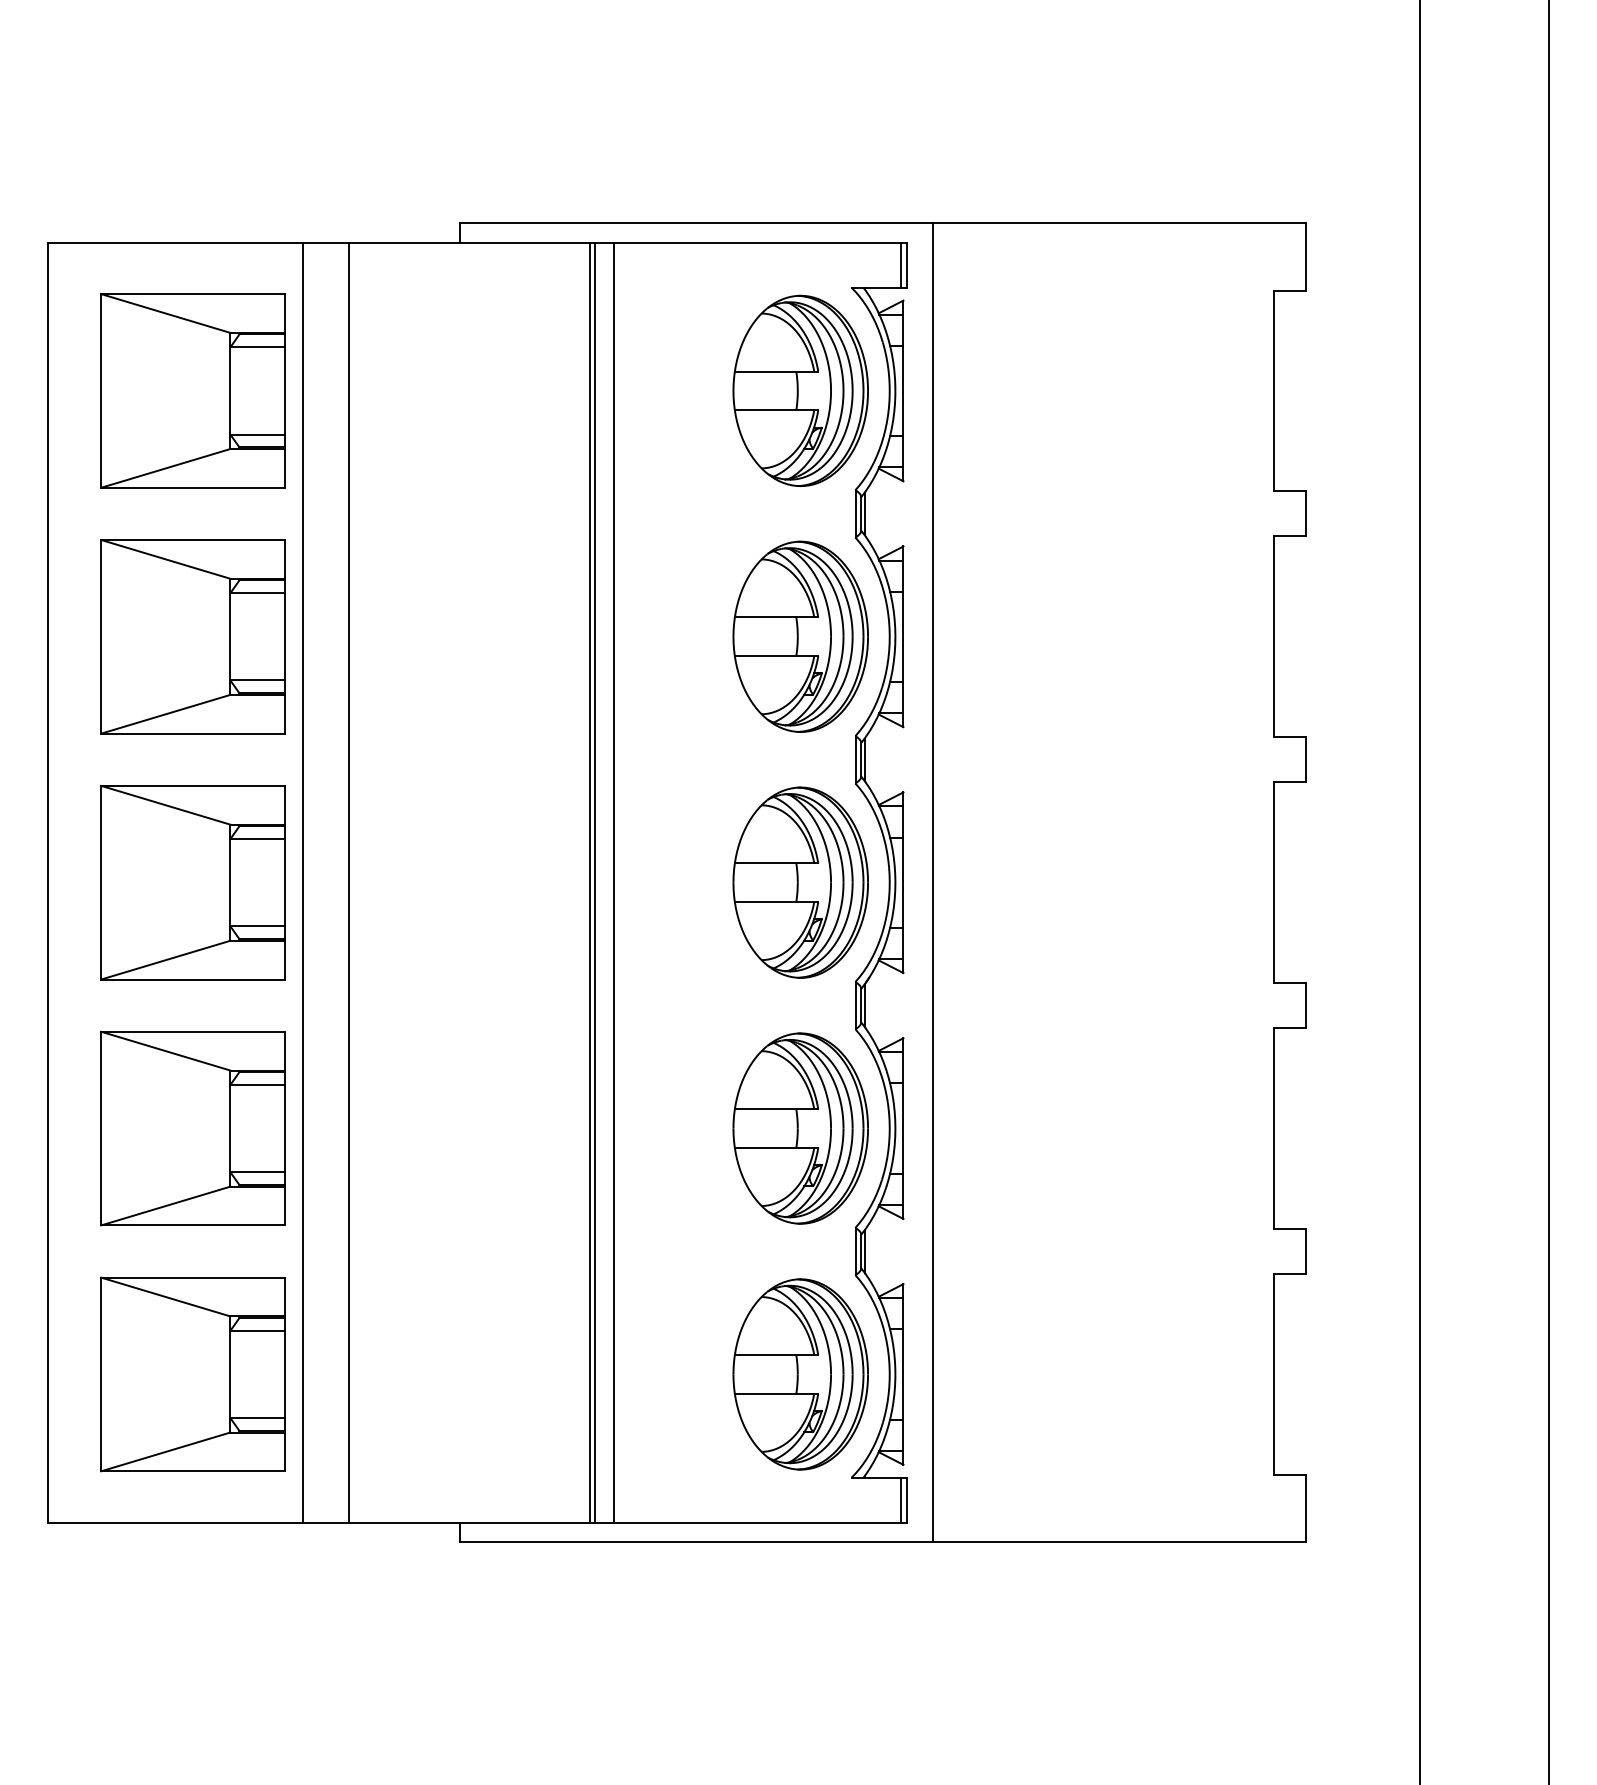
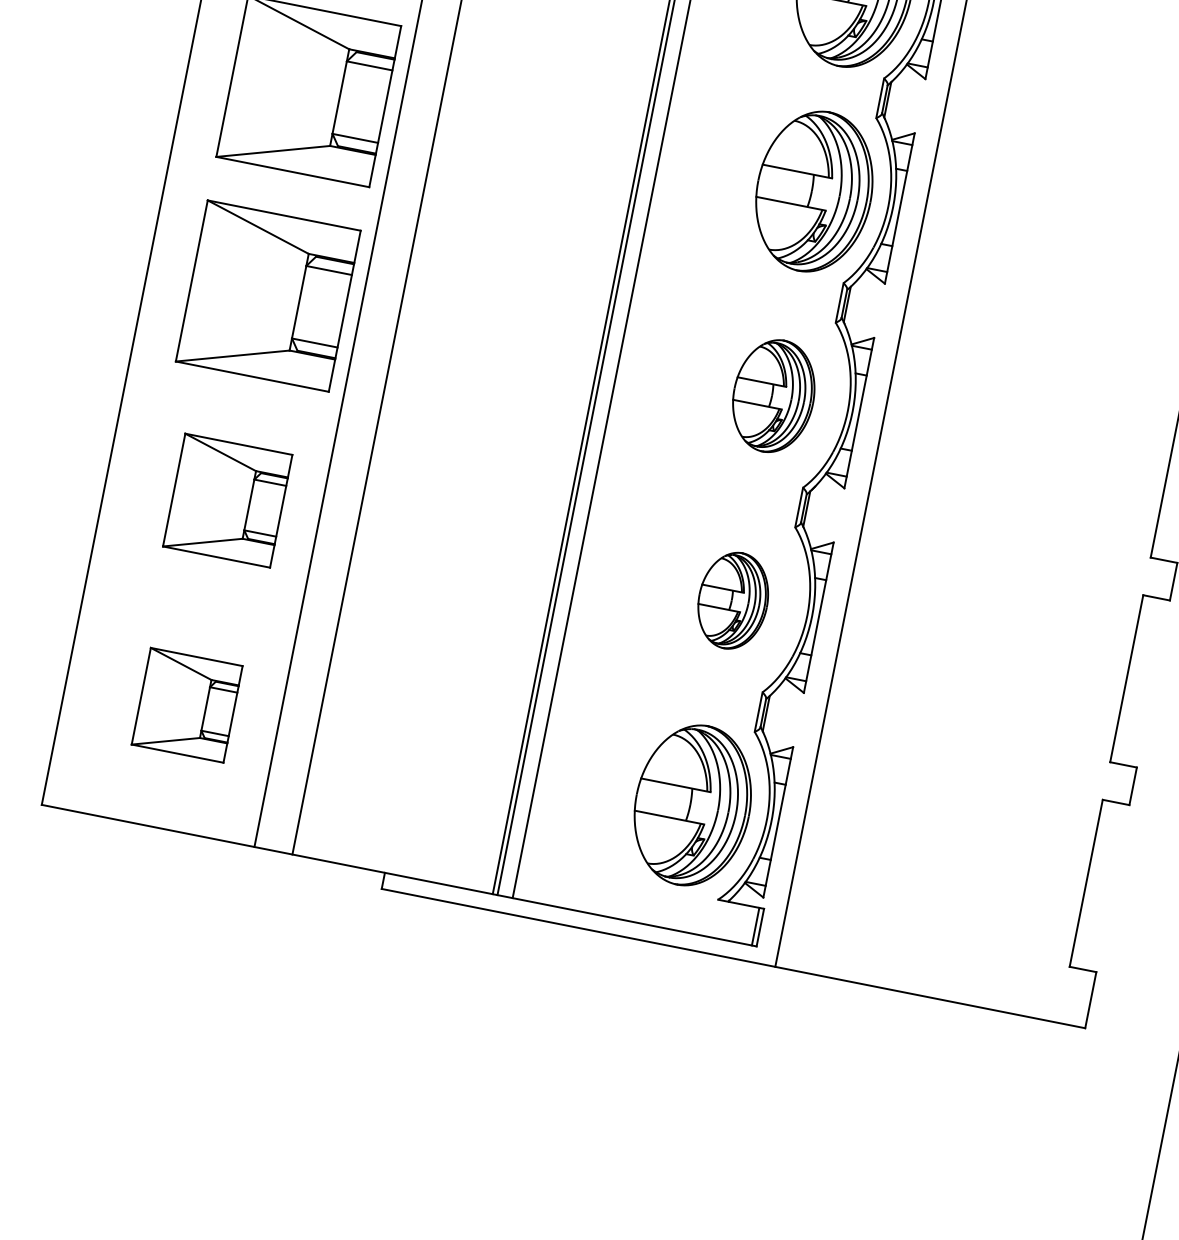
part: (800, 882) -> (773, 396), size x0.7
part: (192, 1128) -> (227, 500), size x0.7
part: (800, 1128) -> (733, 600), size x0.6
part: (192, 1374) -> (186, 705), size x0.6

